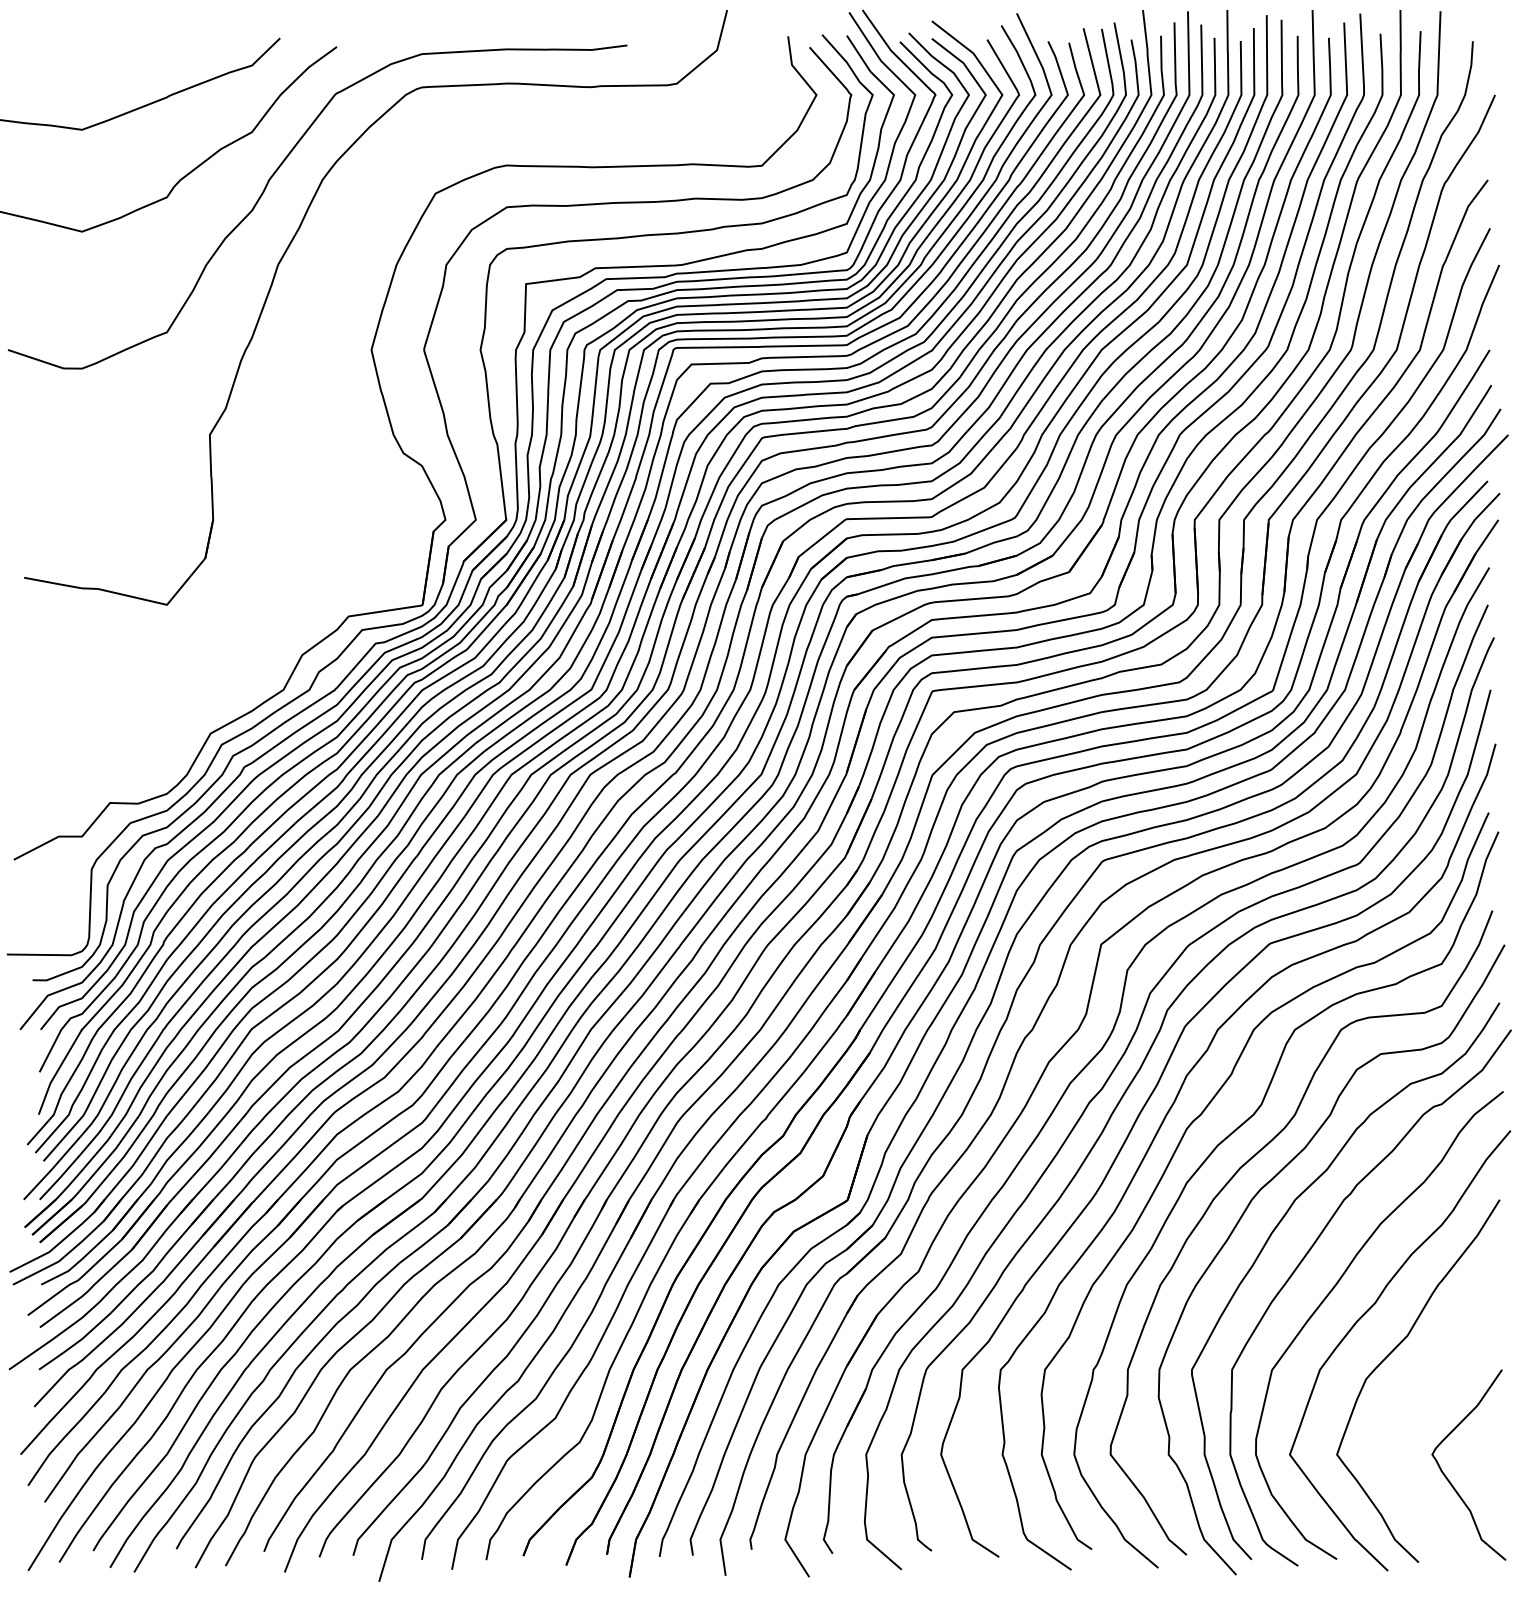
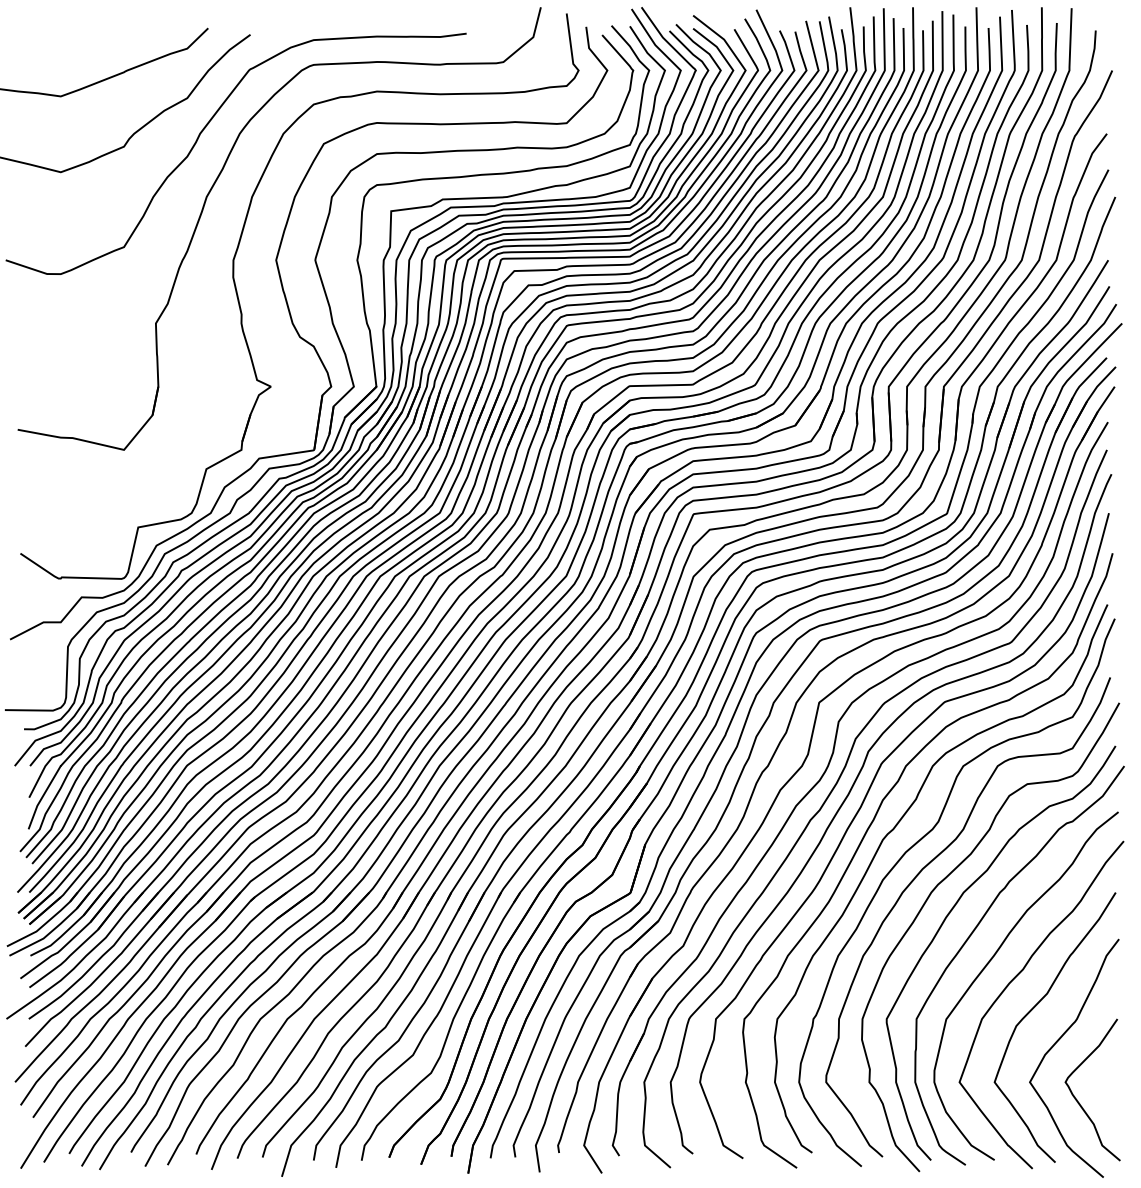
part: (325, 419) -> (241, 311), added
curve: (1419, 1403) -> (1056, 1044), added

